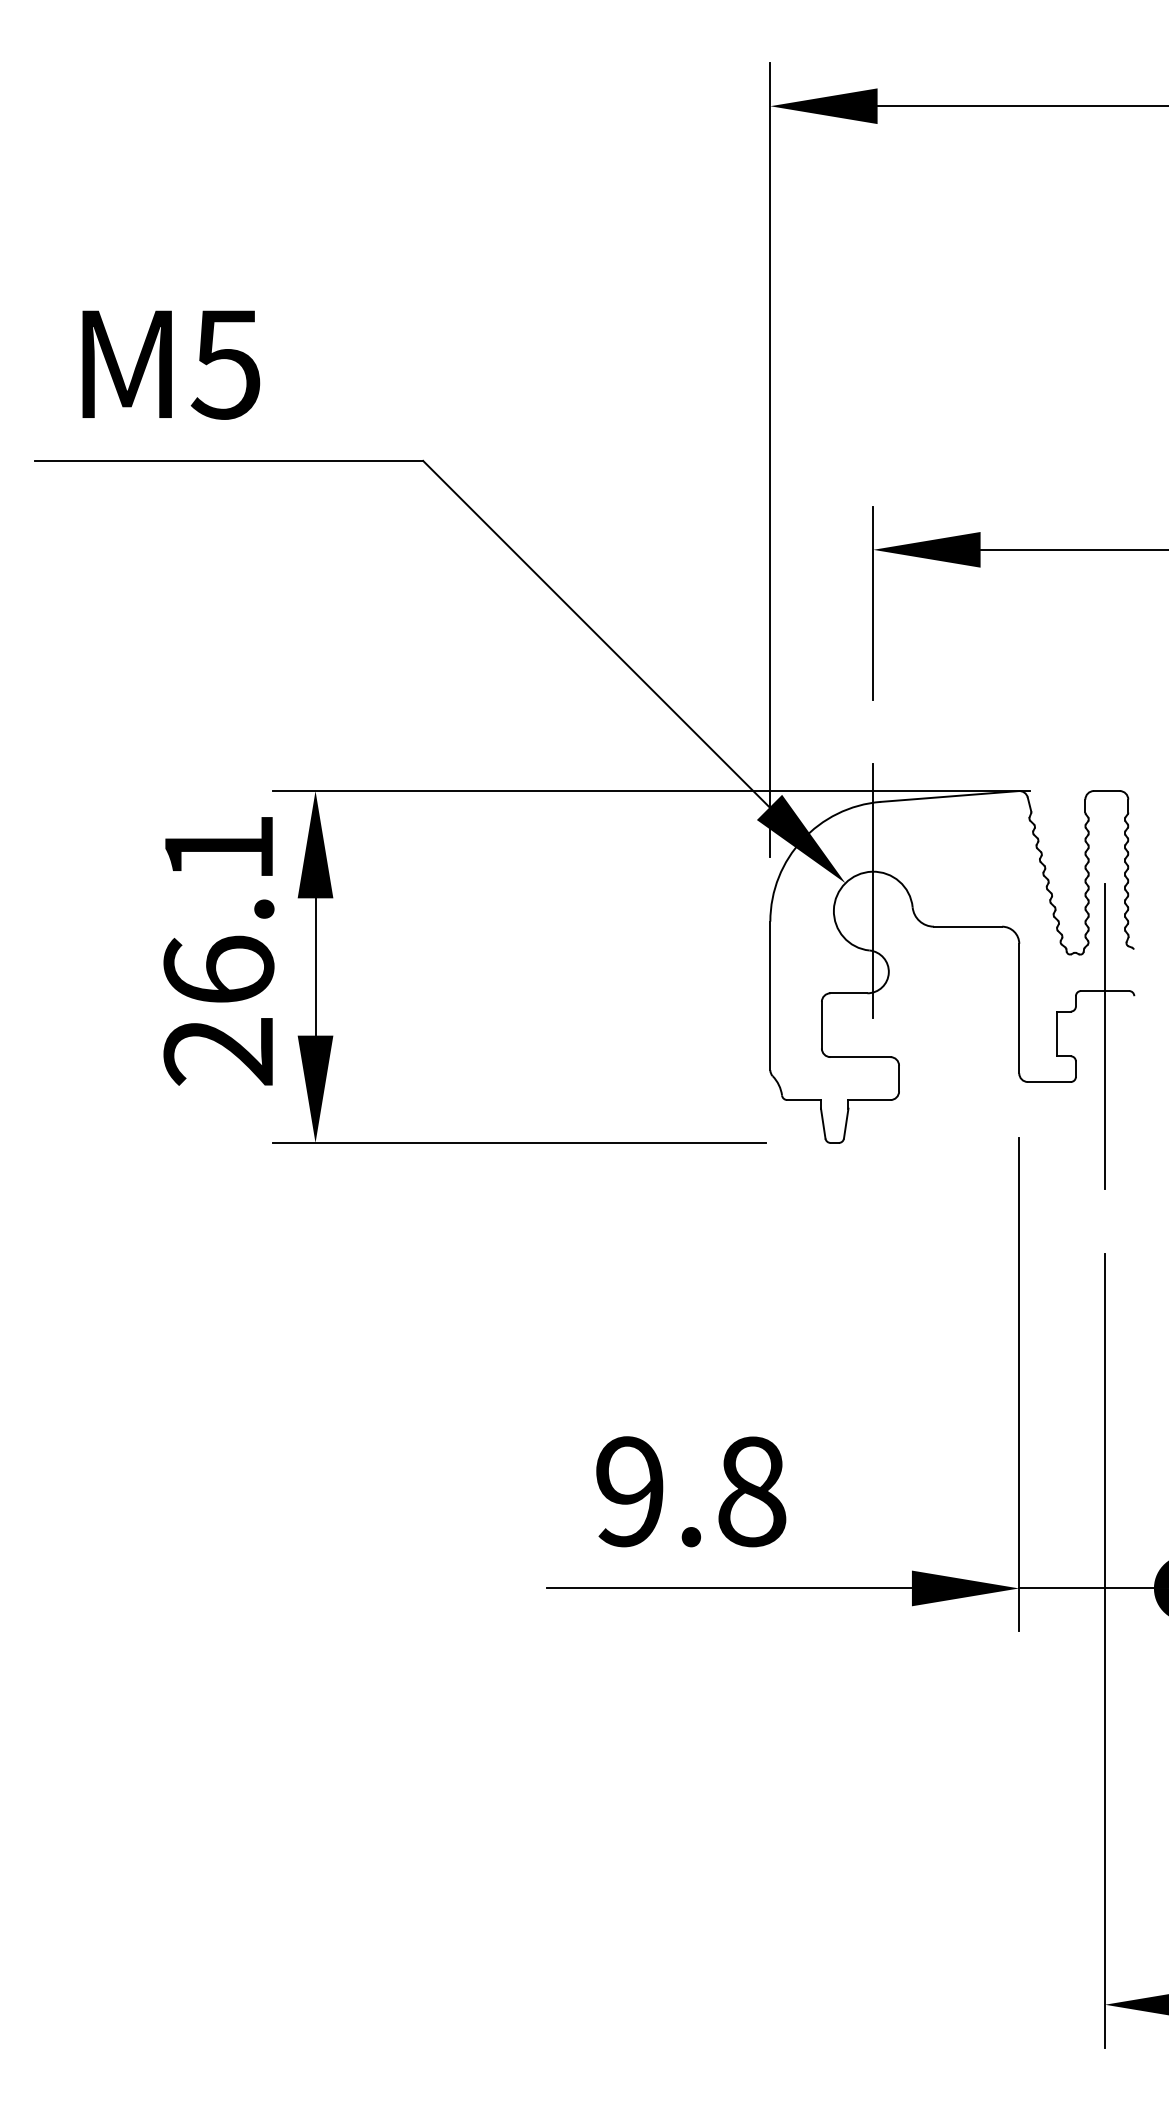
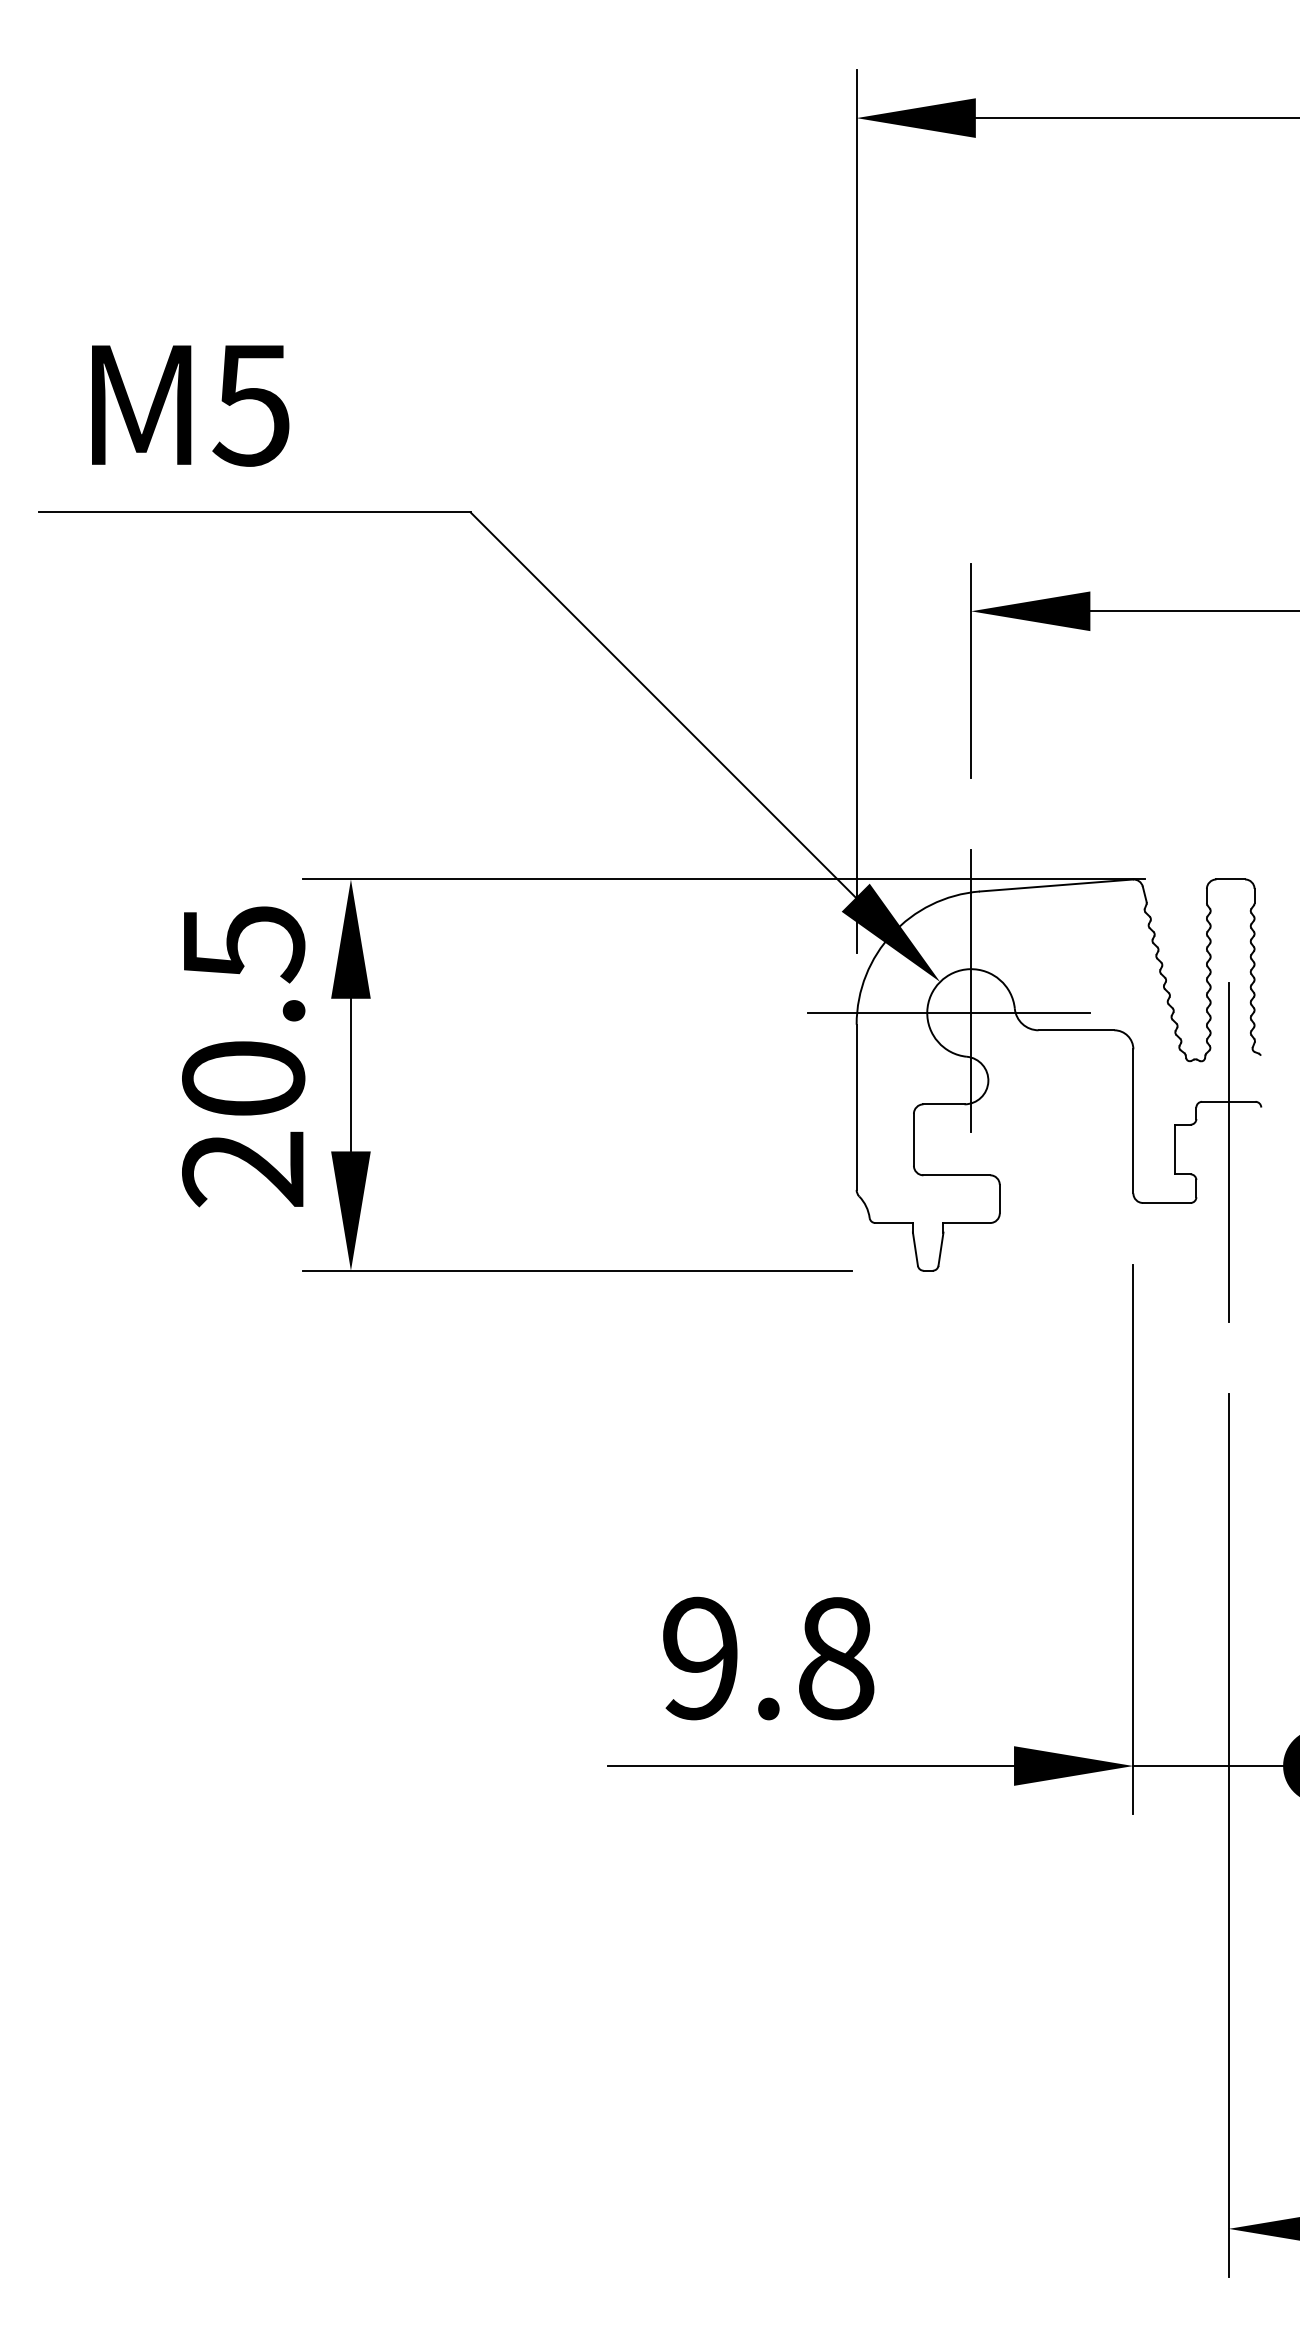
text: (218, 909) -> (243, 1011), 26.1 -> 20.5
line: (853, 911) -> (949, 1013), added

